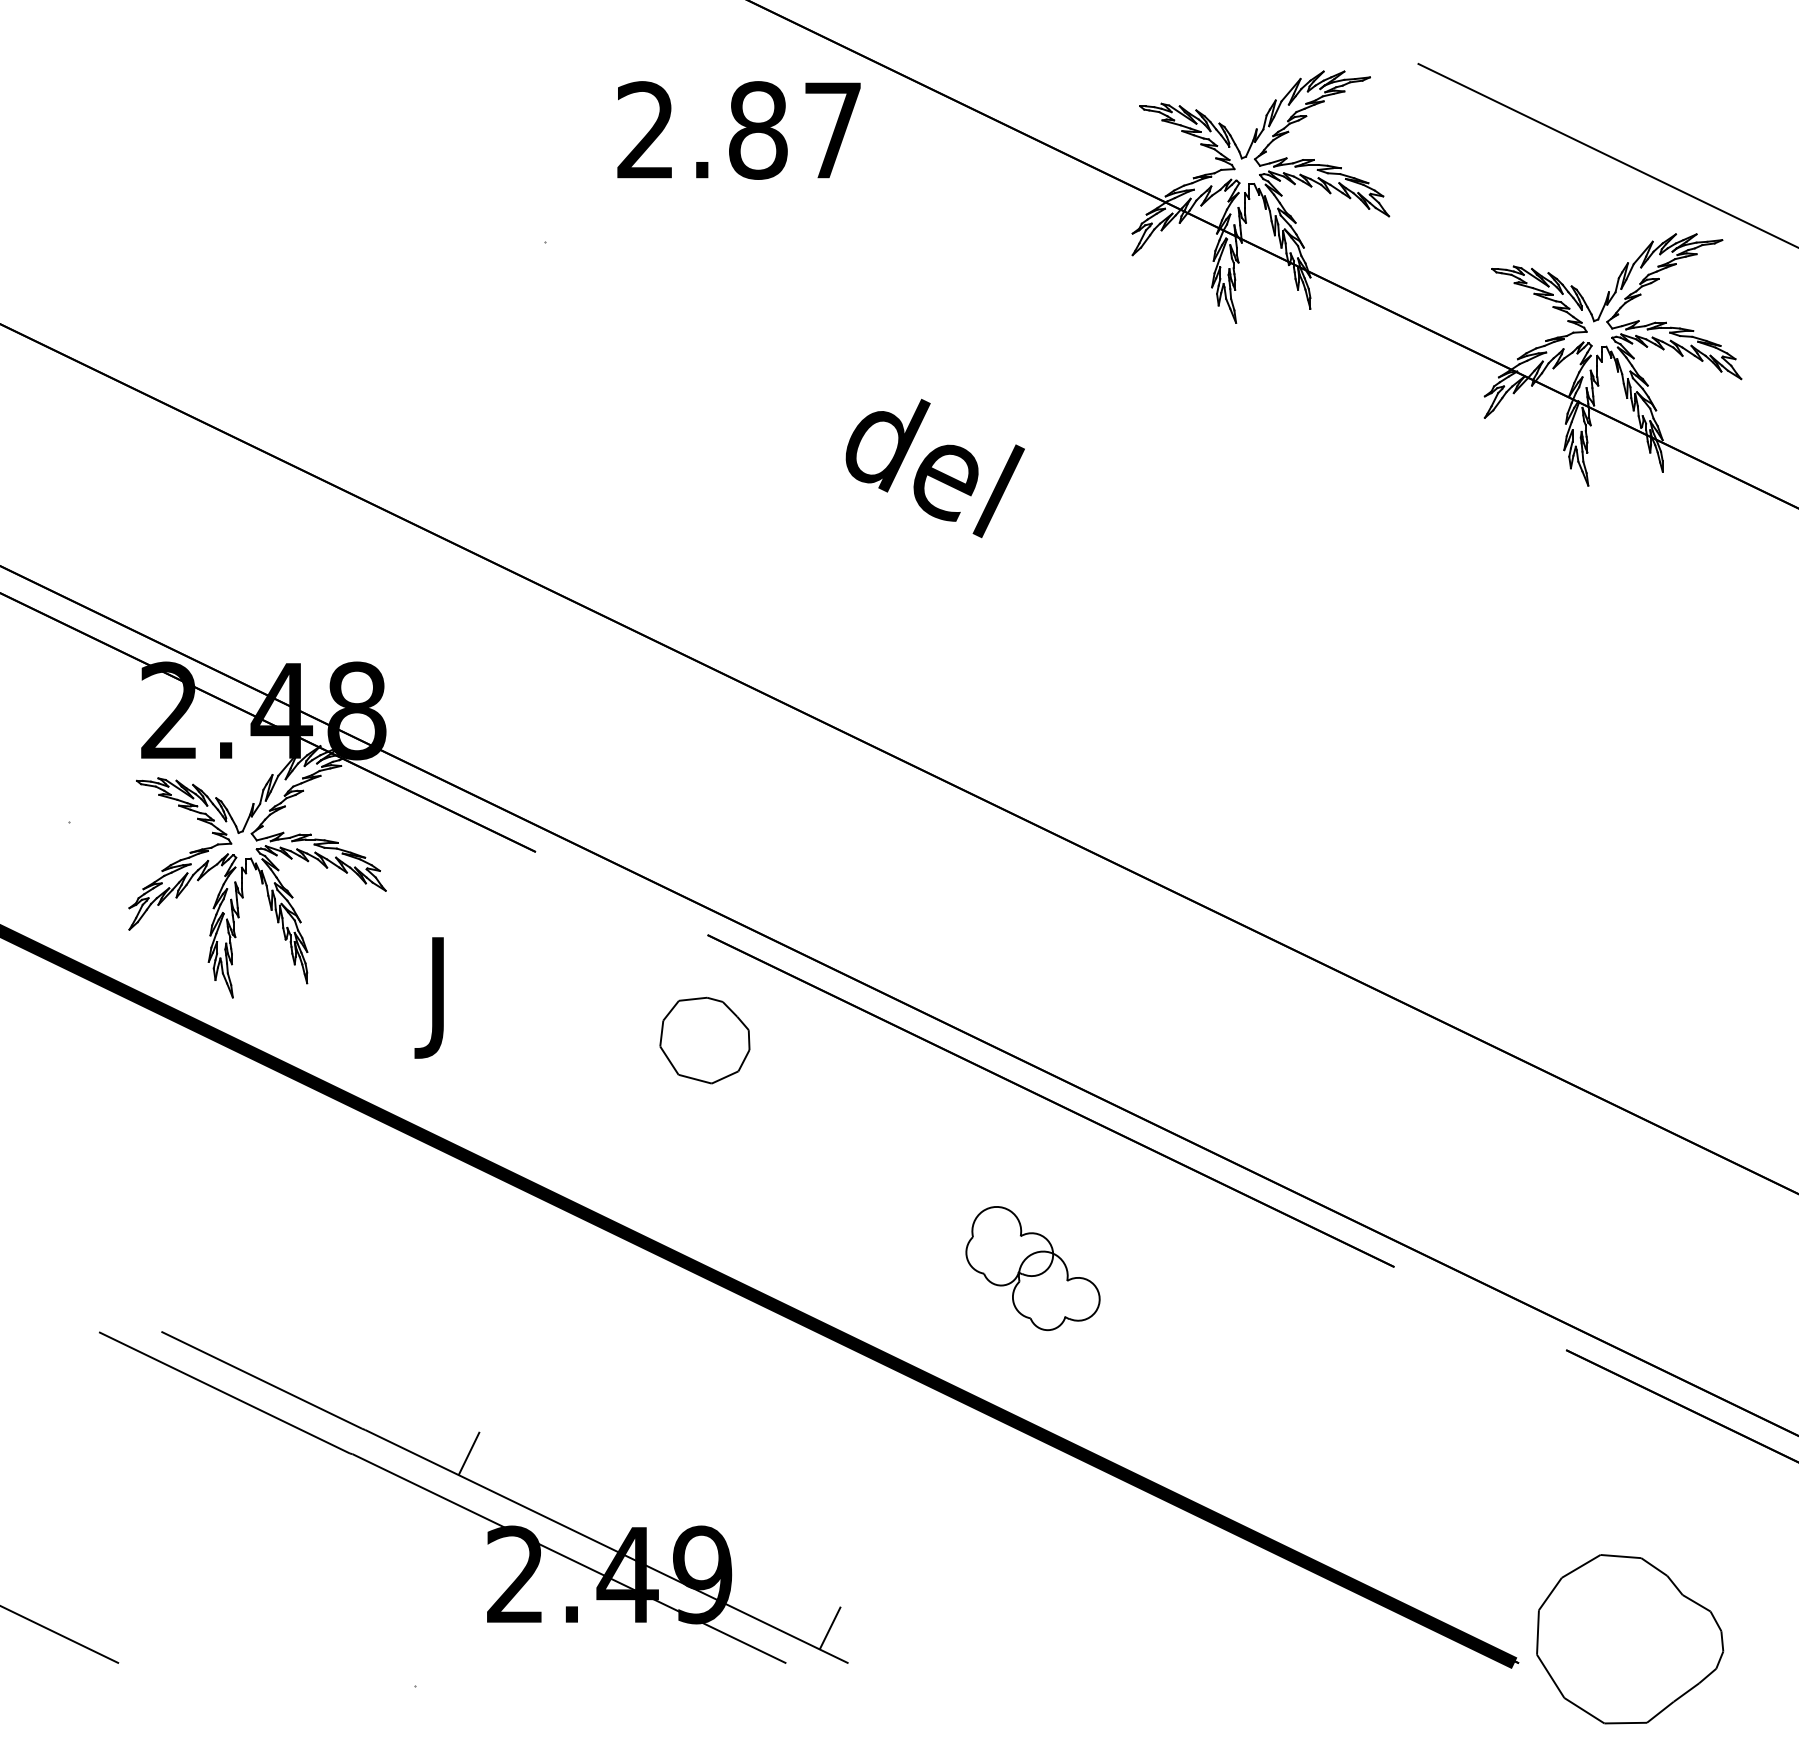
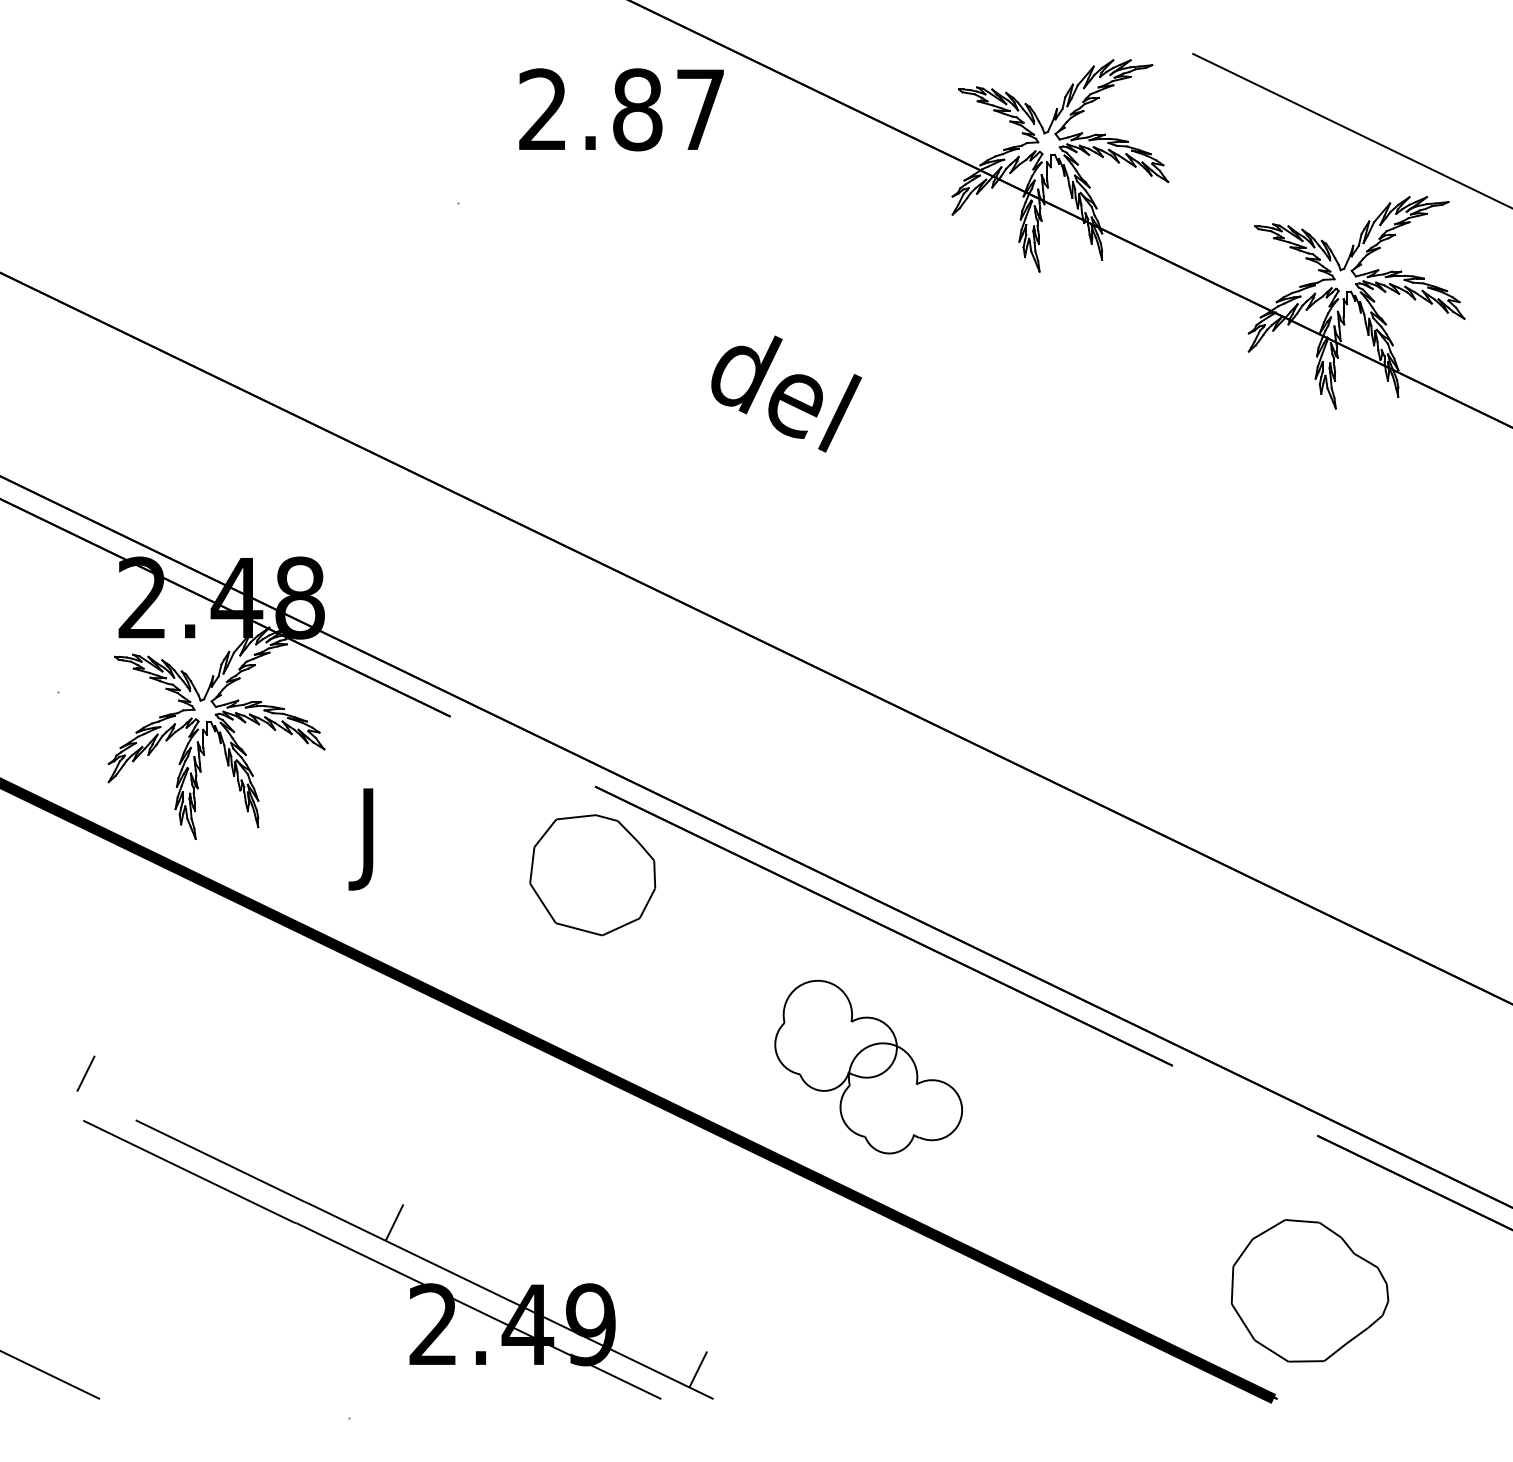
part: (704, 1040) -> (592, 875), size x1.67
part: (1032, 1267) -> (868, 1066), size x1.67
line: (101, 1276) -> (85, 1073), added
part: (1629, 1638) -> (1309, 1290), moved

